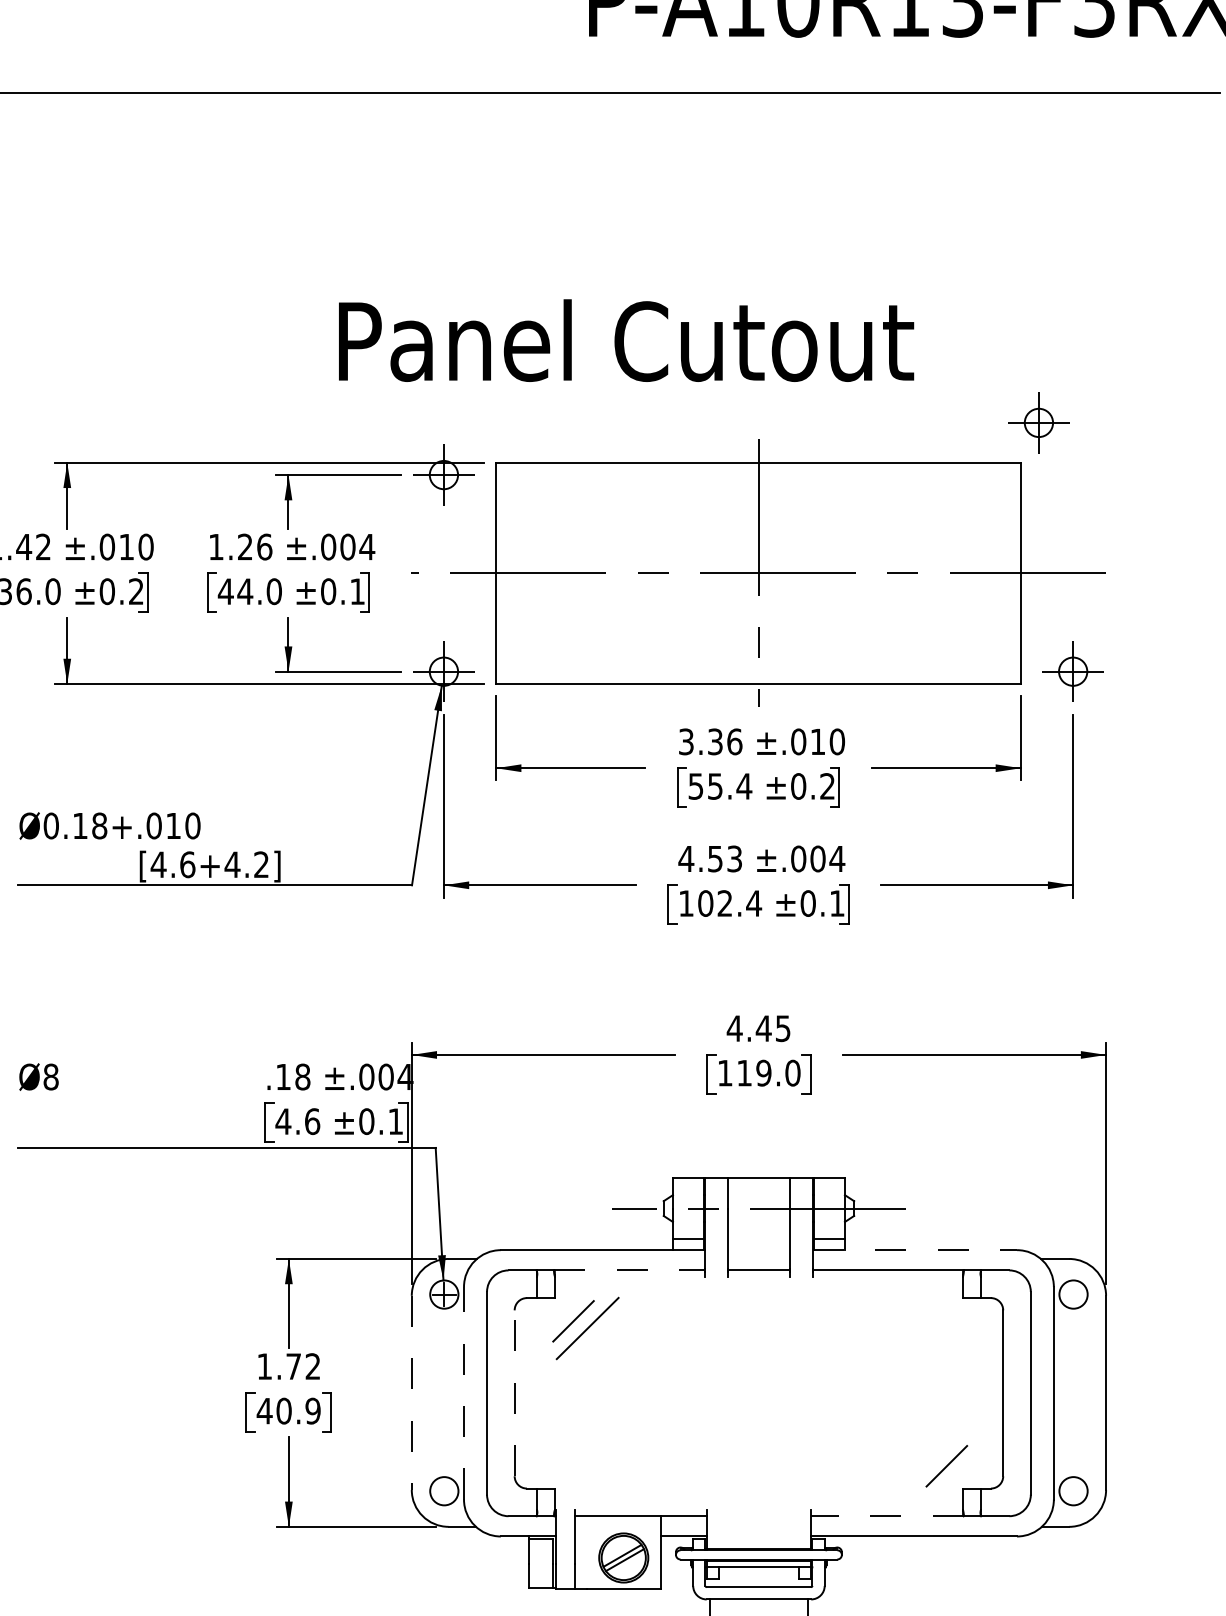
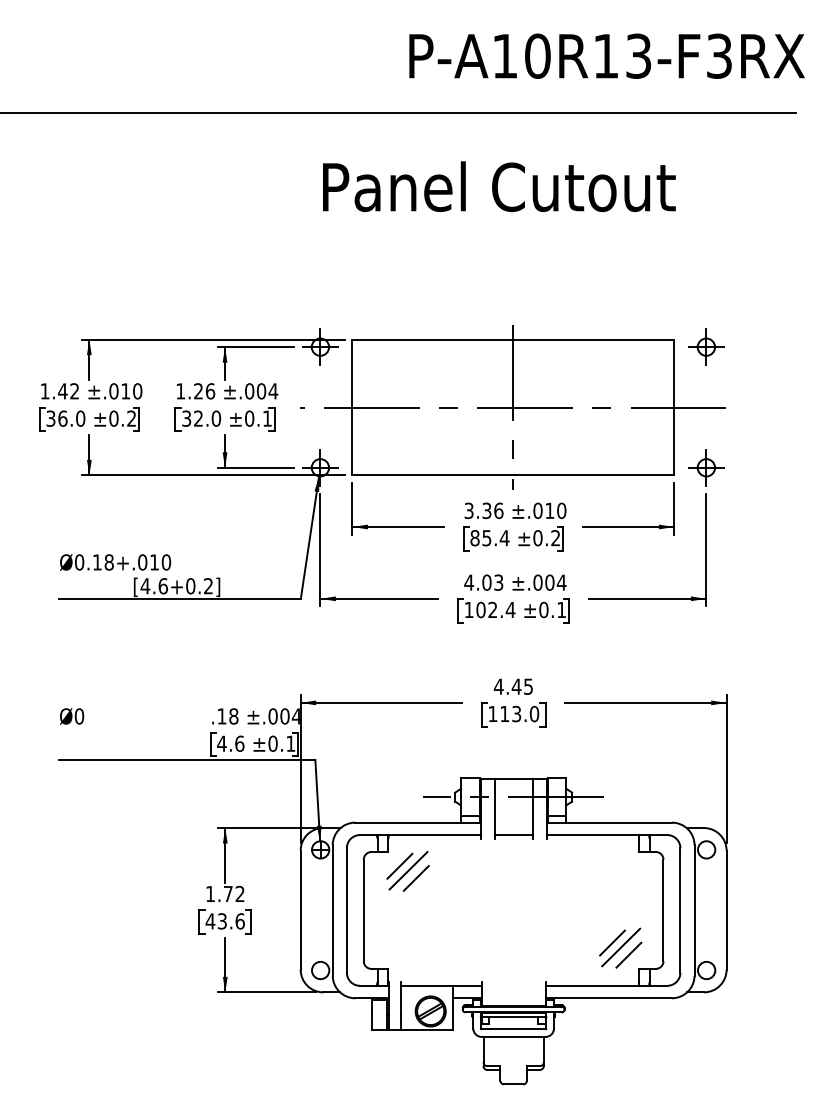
text: (626, 340) -> (499, 186), moved
part: (1039, 421) -> (706, 346), moved
text: (235, 591) -> (192, 418), 44.0 -> 32.0
text: (695, 786) -> (474, 538), 55.4 -> 85.4
text: (714, 858) -> (486, 582), 4.53 -> 4.03
text: (232, 865) -> (190, 586), [4.6+4.2] -> [4.6+0.2]
text: (763, 1073) -> (516, 714), 119.0 -> 113.0
text: (51, 1077) -> (79, 716), Ø8 -> Ø0
line: (915, 1249) -> (609, 822), dashed -> solid
line: (629, 1271) -> (434, 835), dashed -> solid
line: (598, 1341) -> (415, 878), added
line: (463, 1391) -> (332, 909), dashed -> solid
line: (411, 1393) -> (300, 910), dashed -> solid
line: (514, 1393) -> (363, 910), dashed -> solid
text: (297, 1411) -> (230, 921), 40.9 -> 43.6
part: (933, 1453) -> (620, 947), added
line: (887, 1515) -> (592, 985), dashed -> solid

